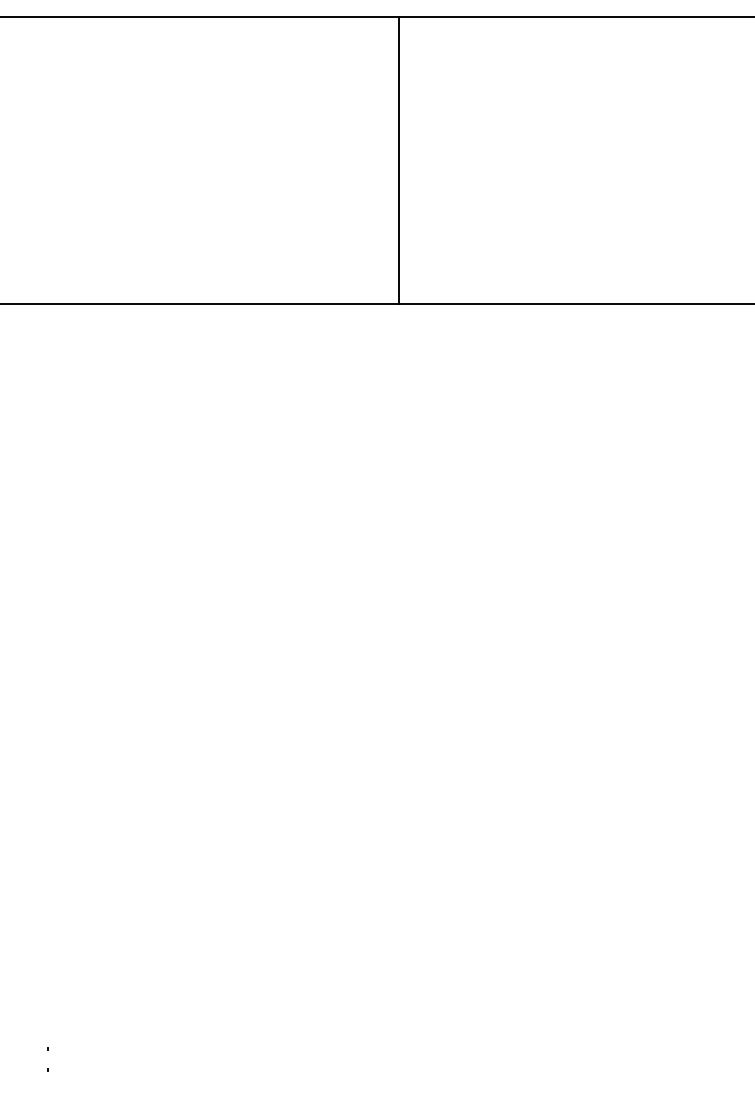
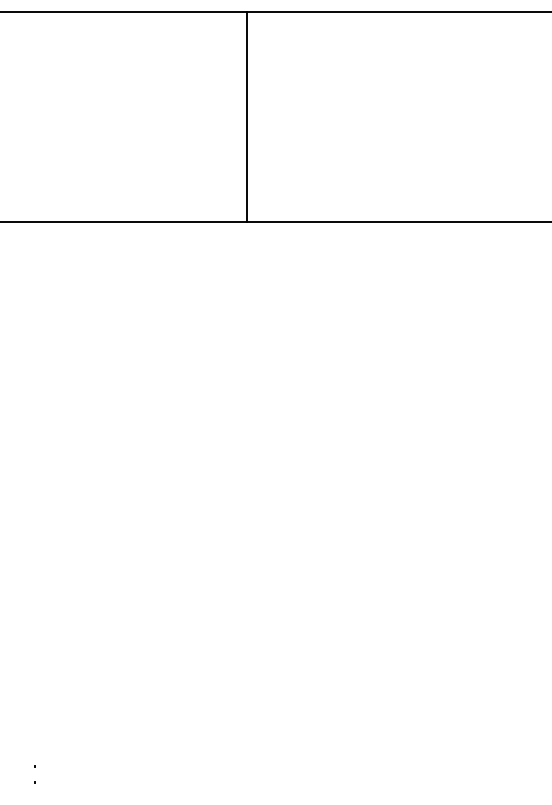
line: (398, 159) -> (246, 116), moved

